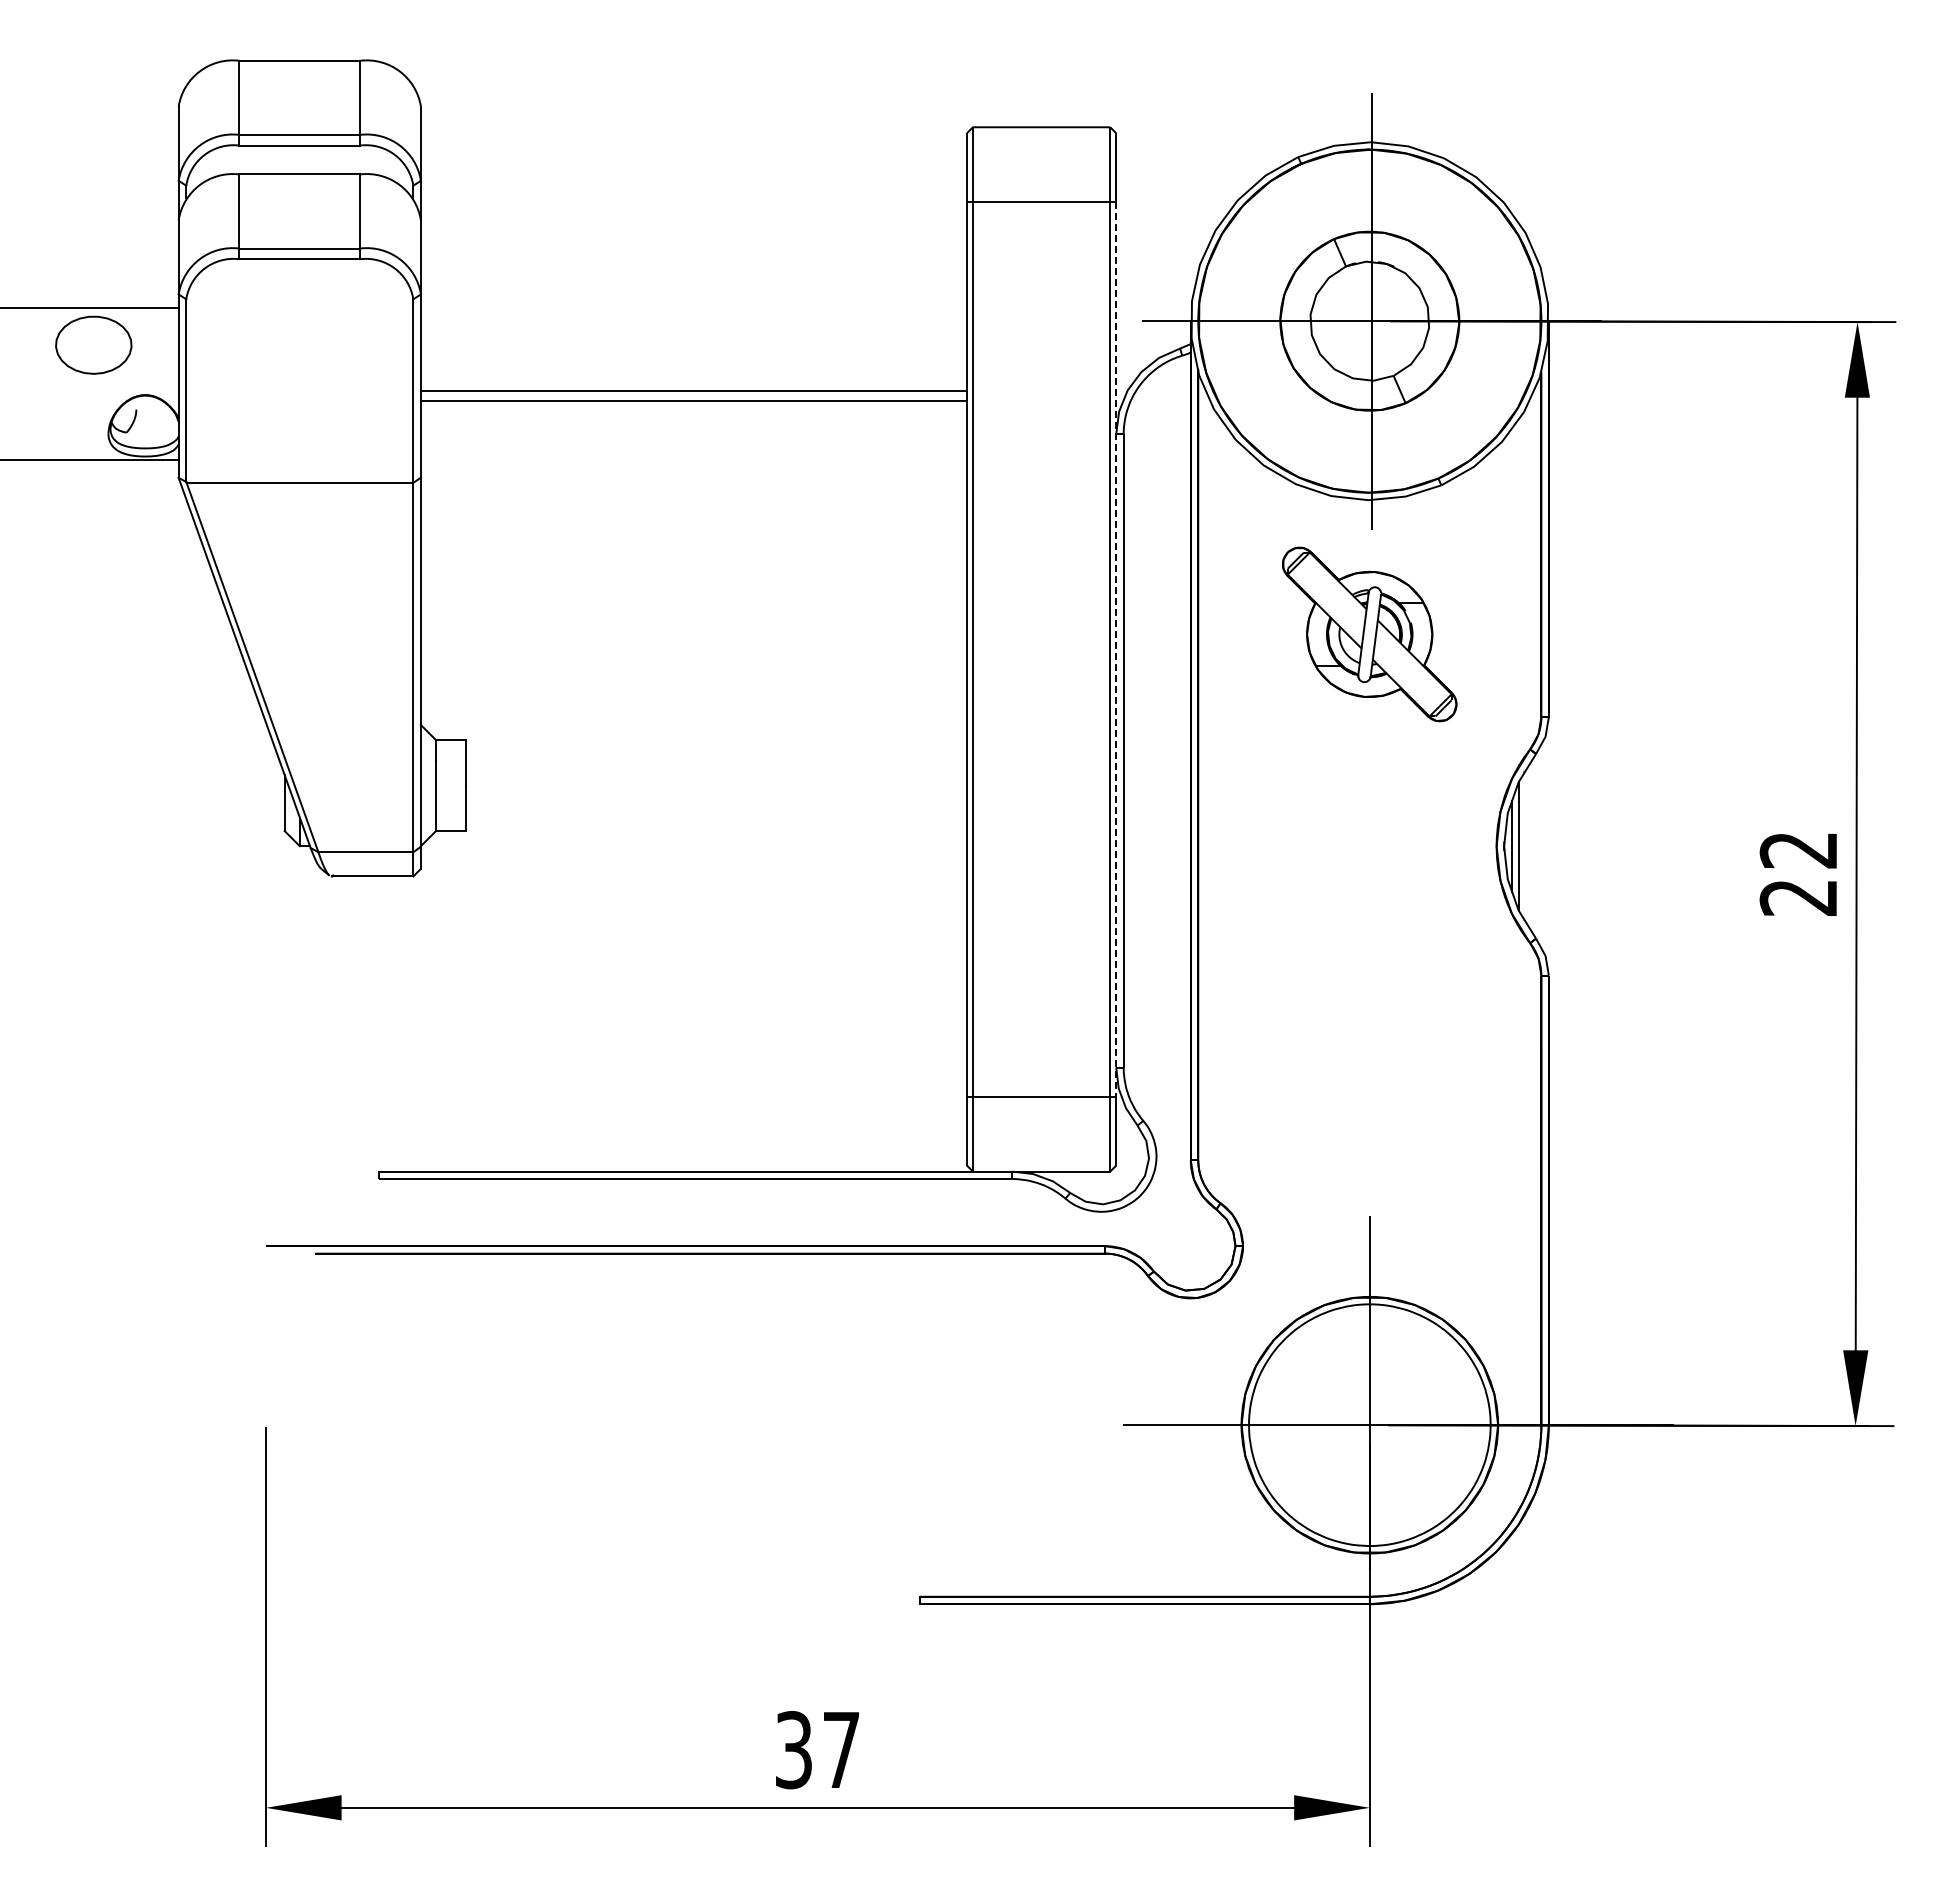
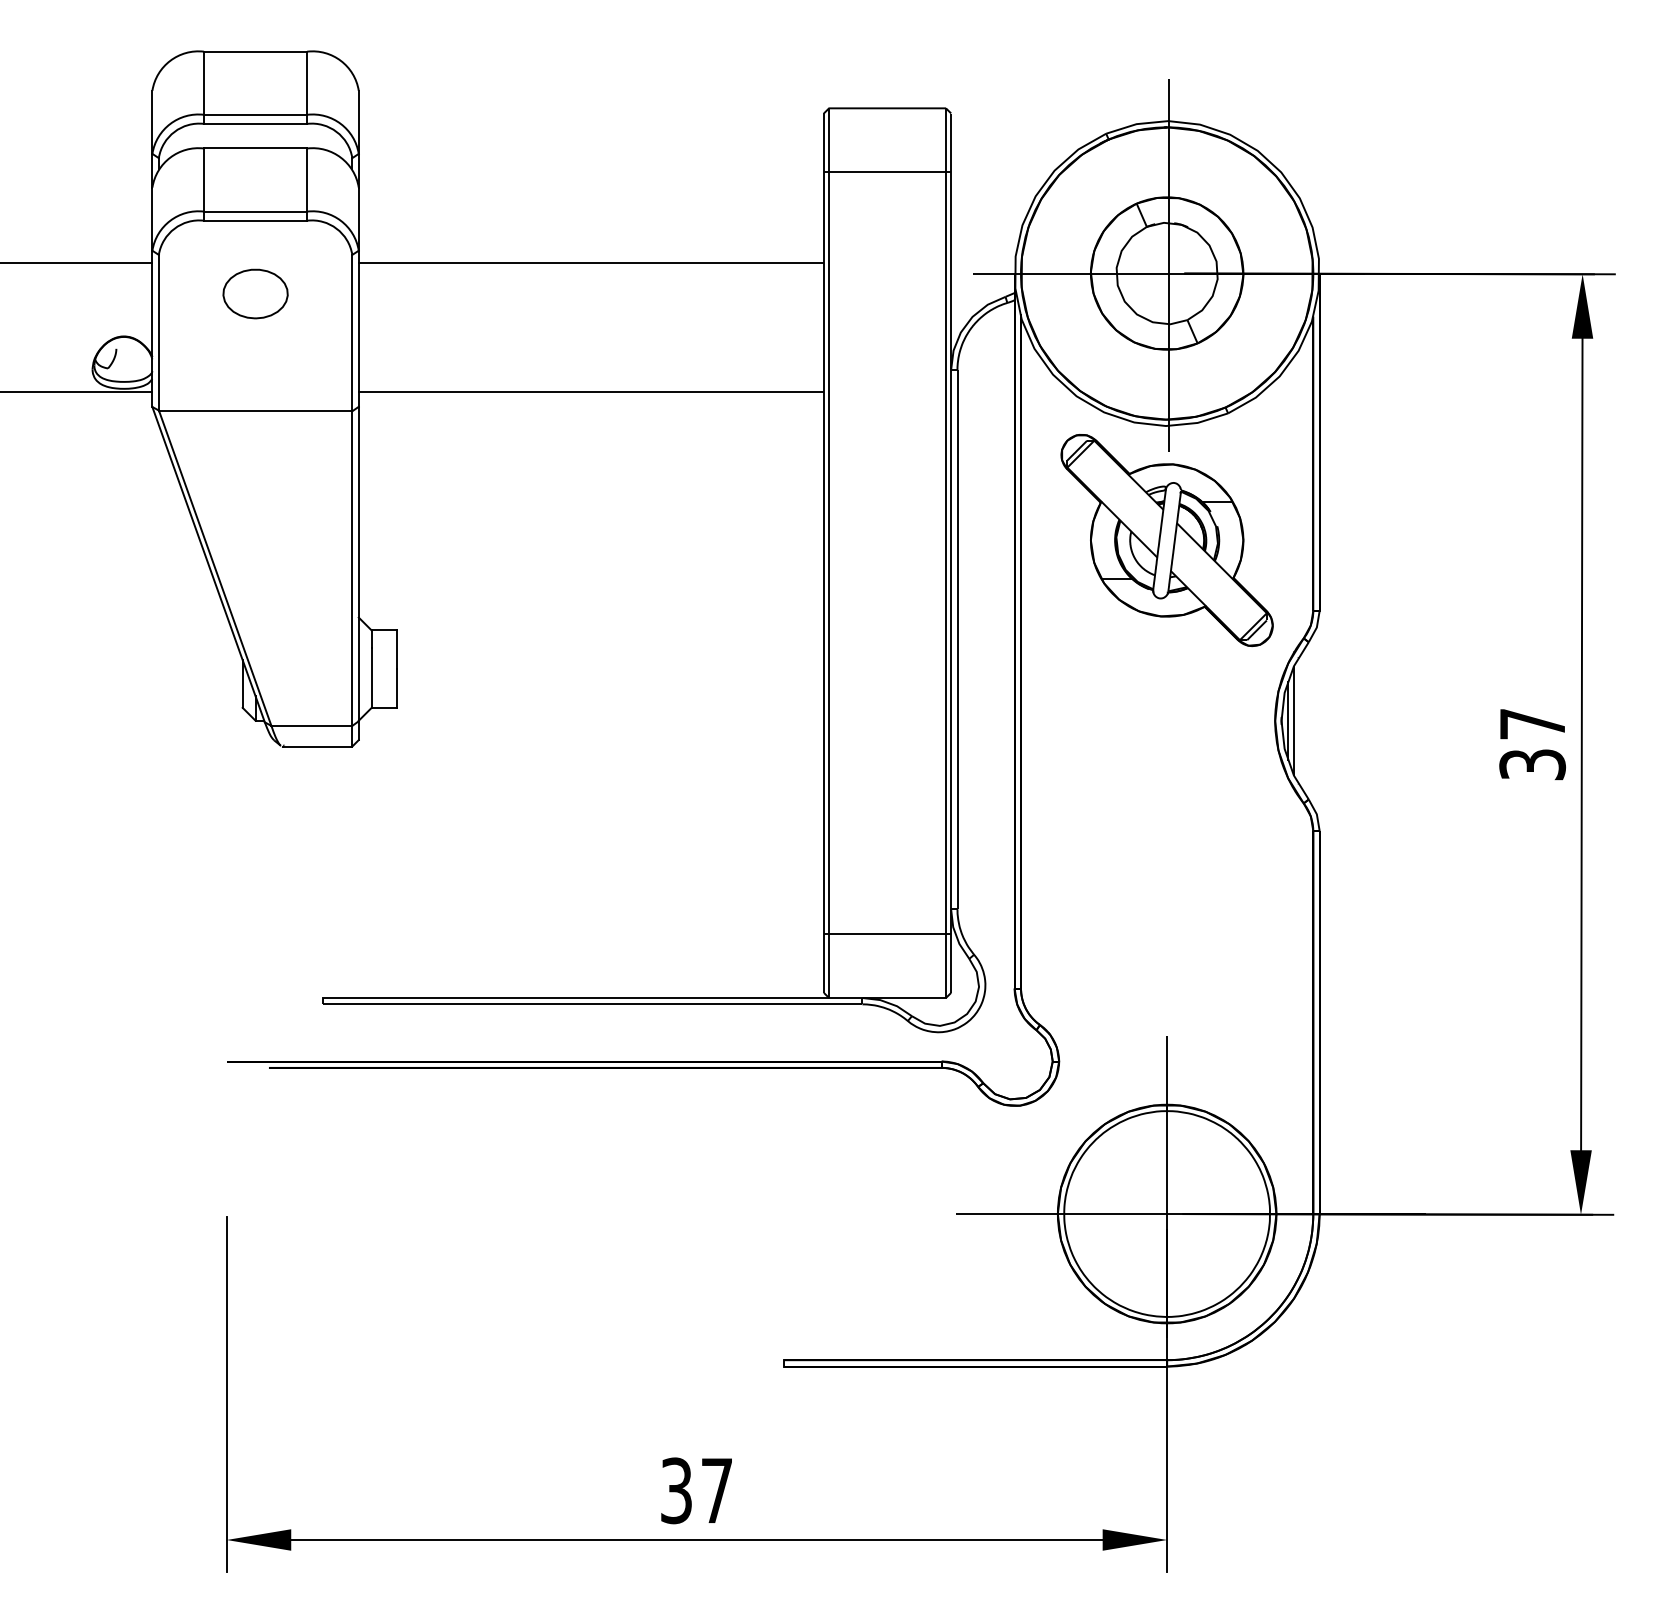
part: (93, 344) -> (255, 293), moved
line: (692, 391) -> (590, 262), moved
line: (692, 400) -> (590, 391), moved
part: (1369, 634) -> (1166, 540), size x1.43
line: (1116, 649) -> (951, 553), dashed -> solid
text: (1798, 873) -> (1532, 744), 22 -> 37

